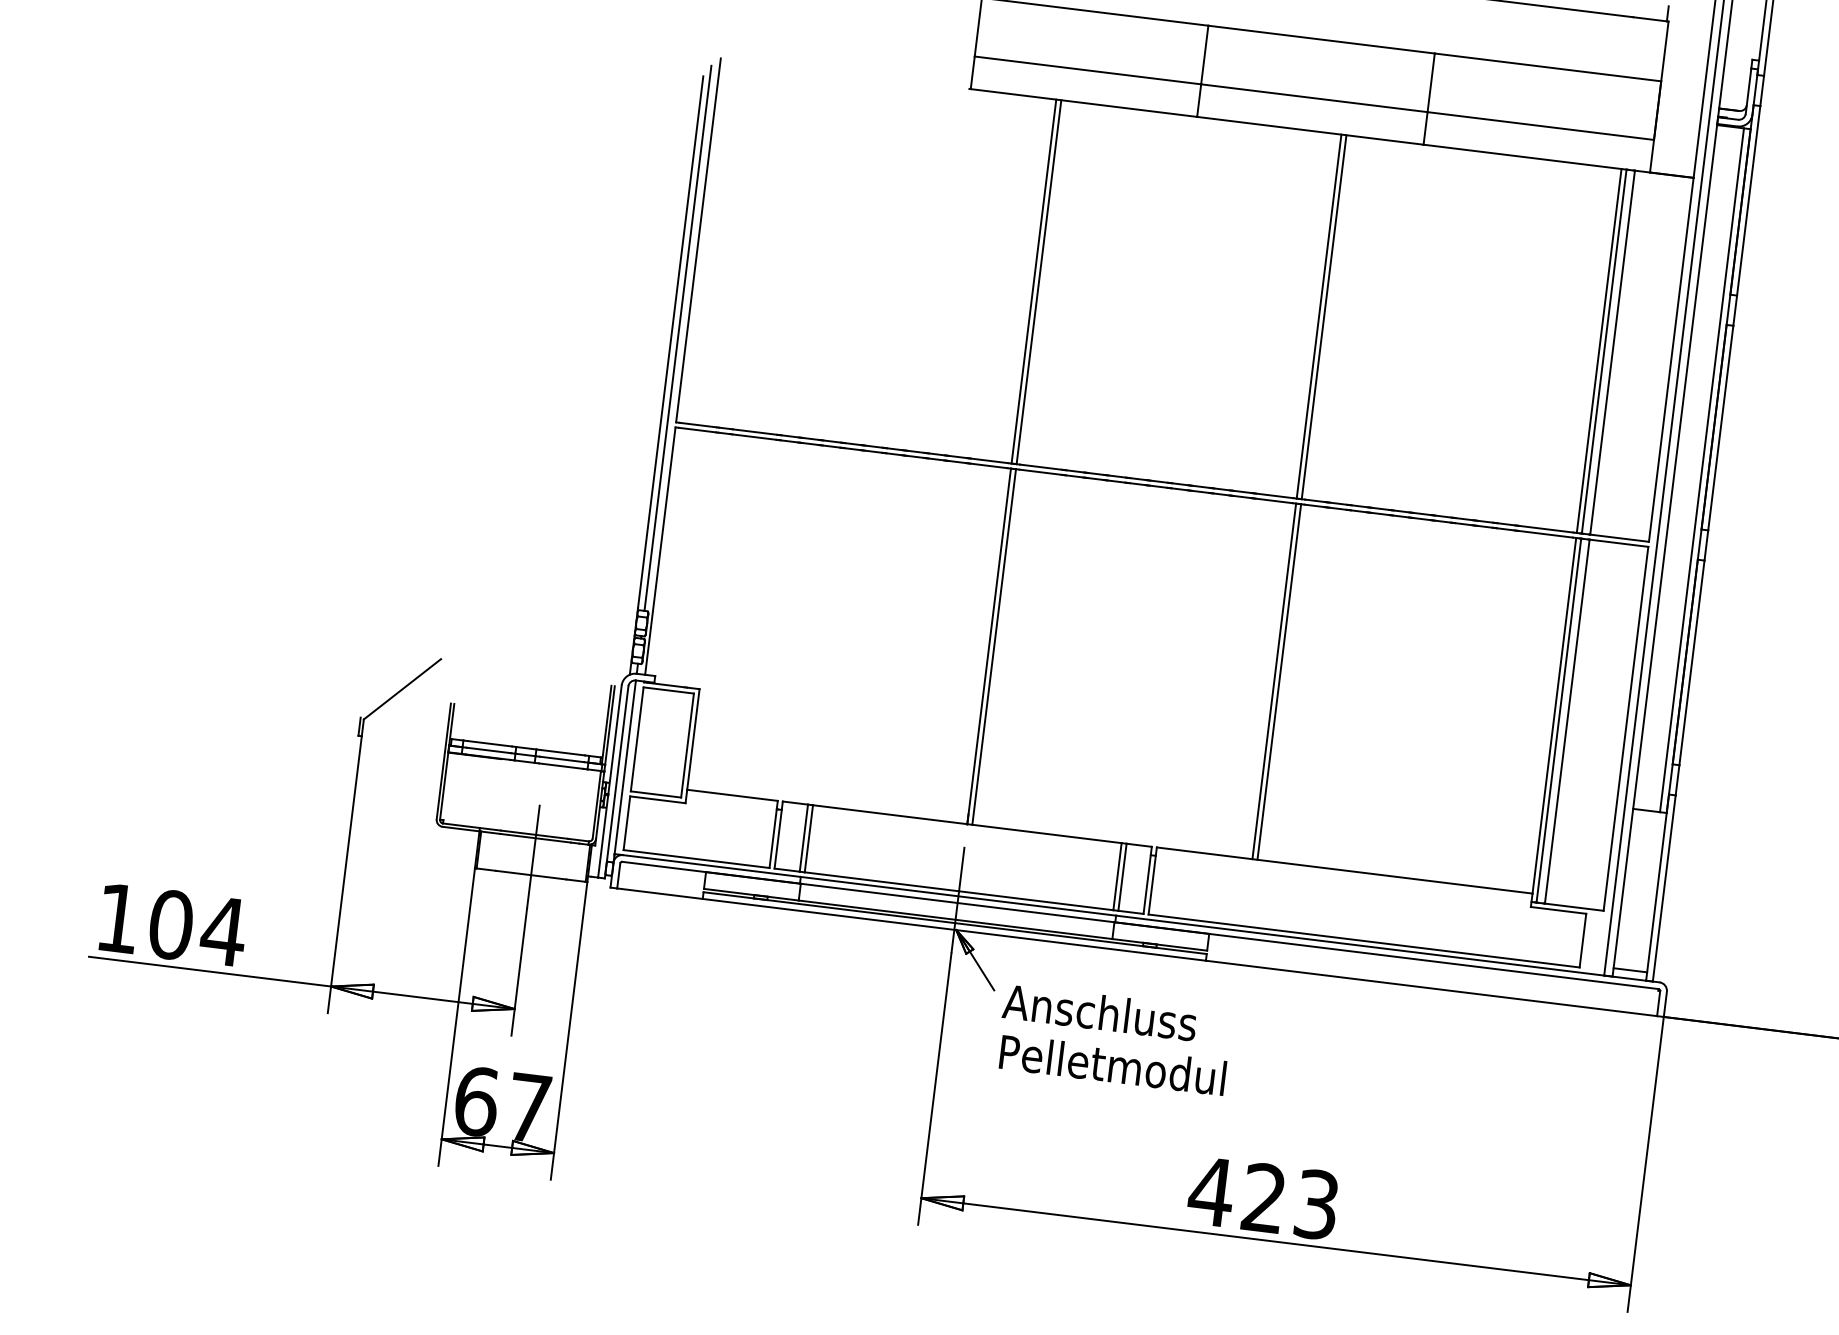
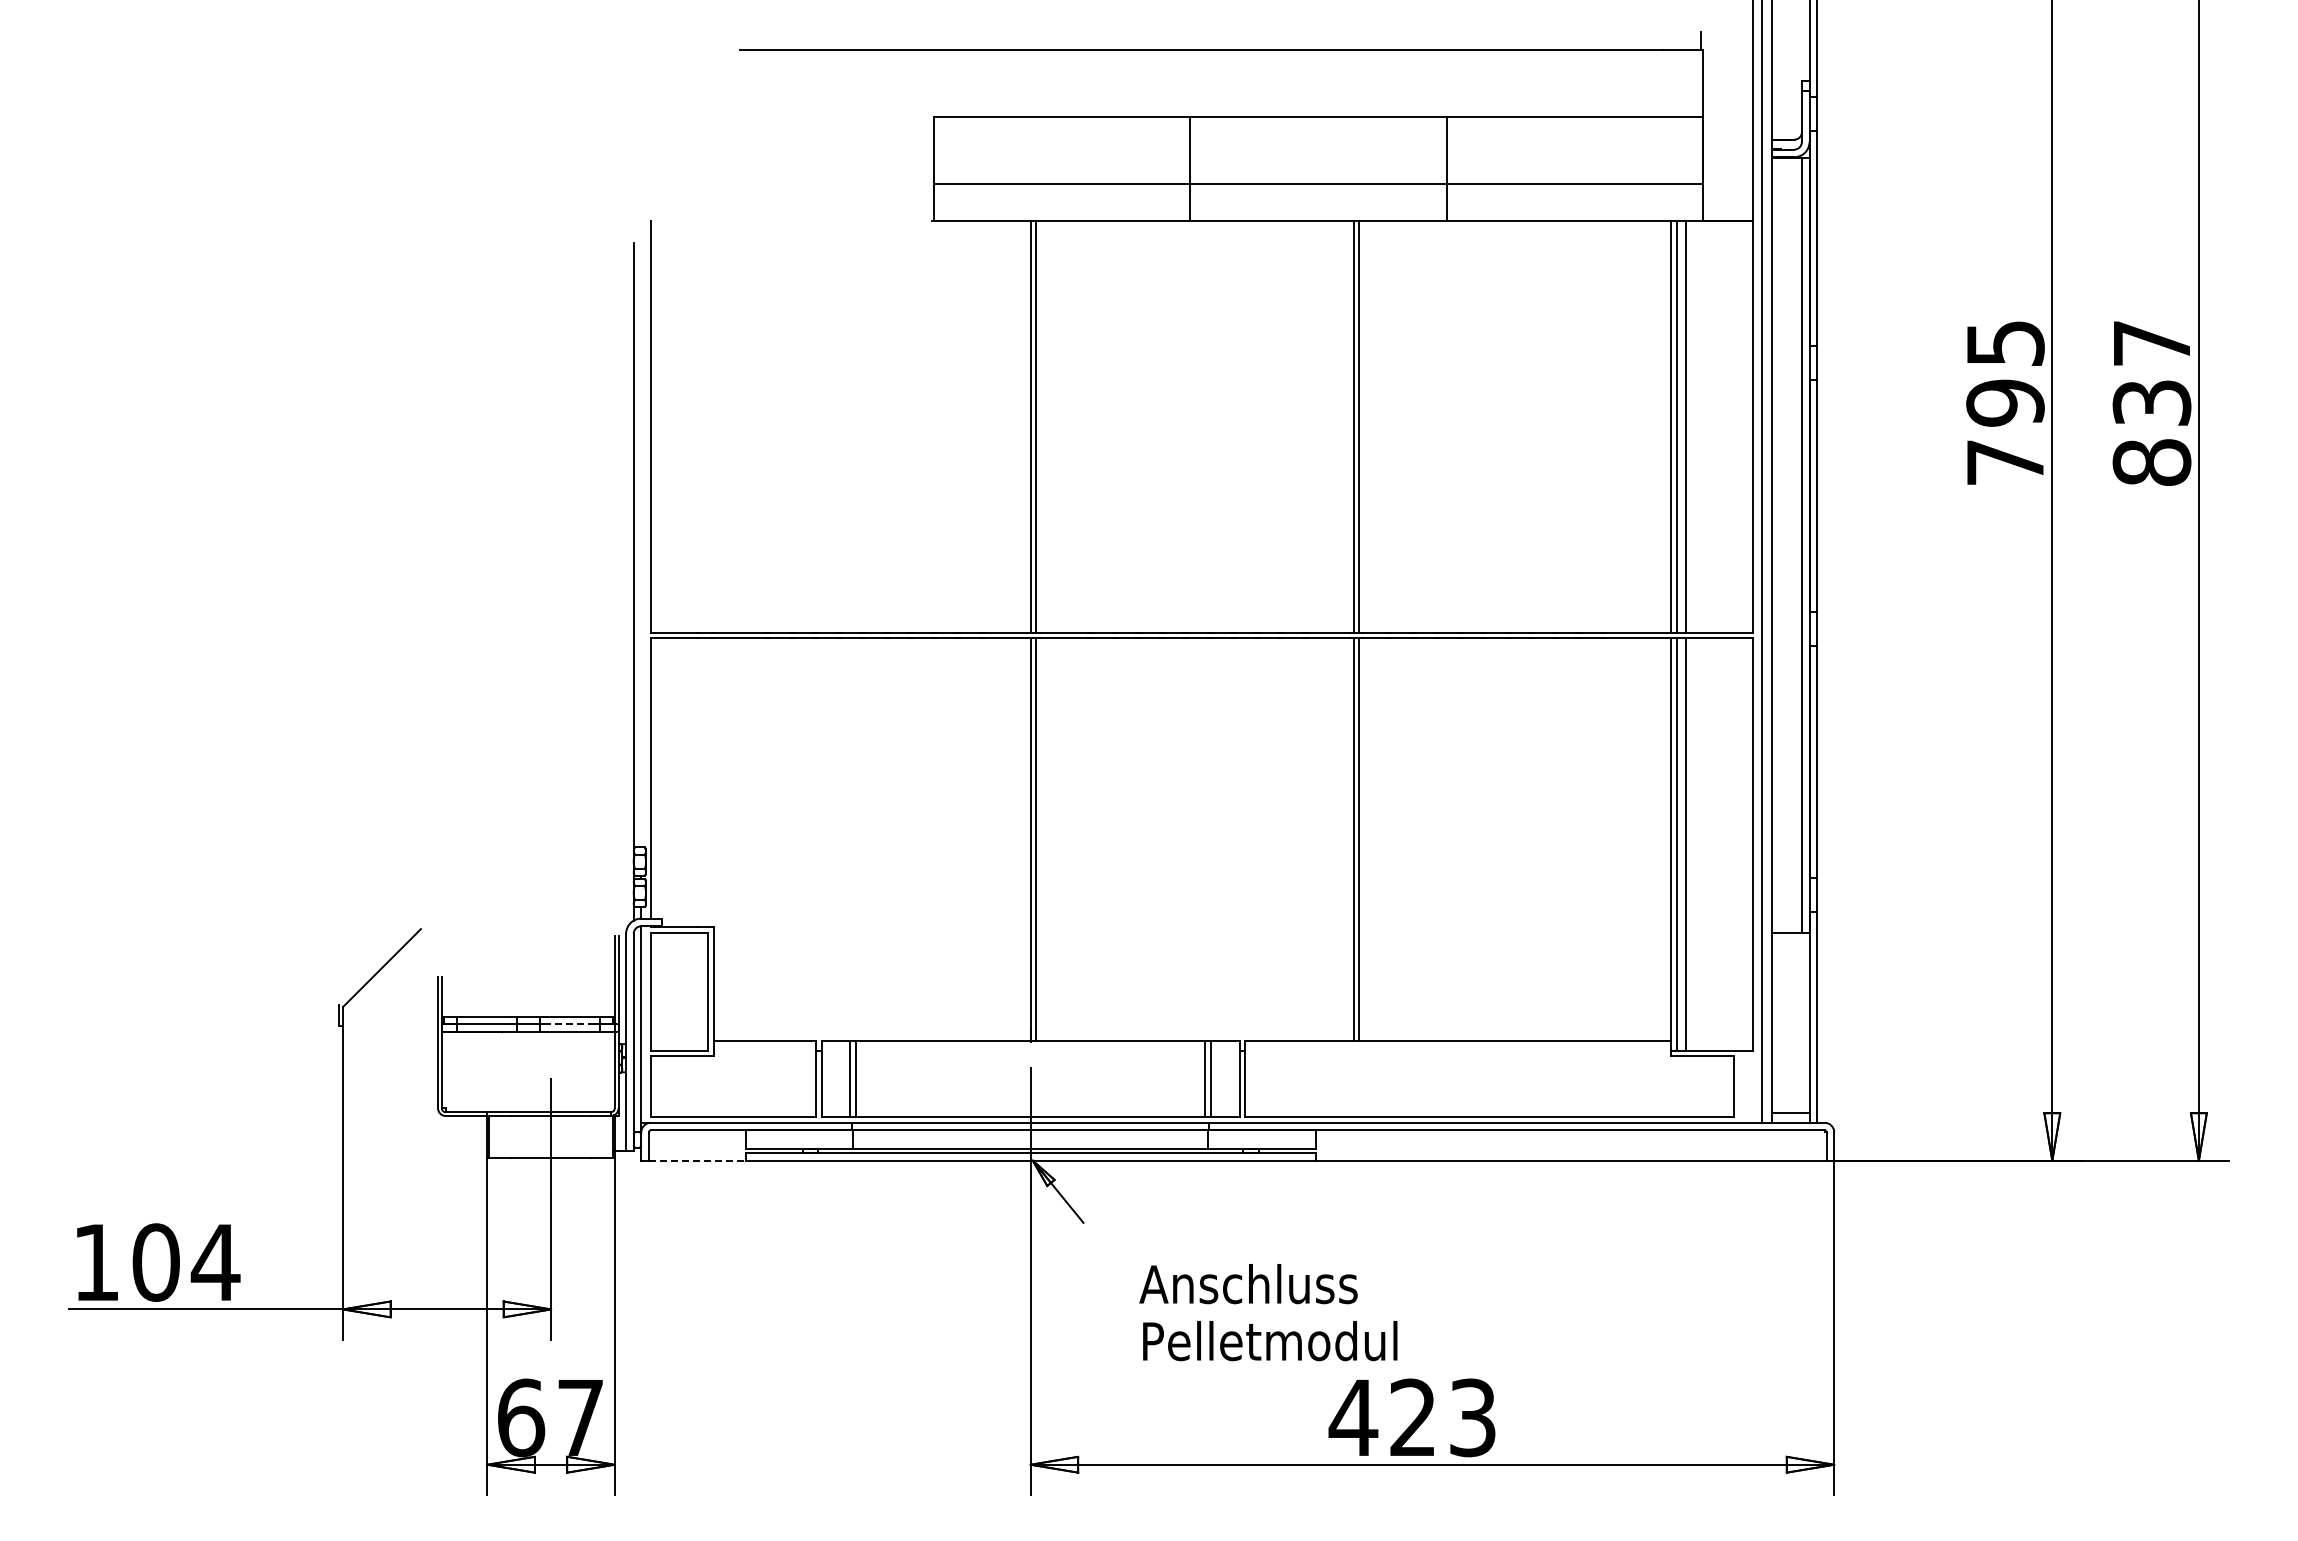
line: (678, 338) -> (641, 538), removed
line: (562, 759) -> (570, 1024), solid -> dashed
line: (660, 893) -> (697, 1160), solid -> dashed
text: (1114, 1039) -> (1268, 1312), moved

